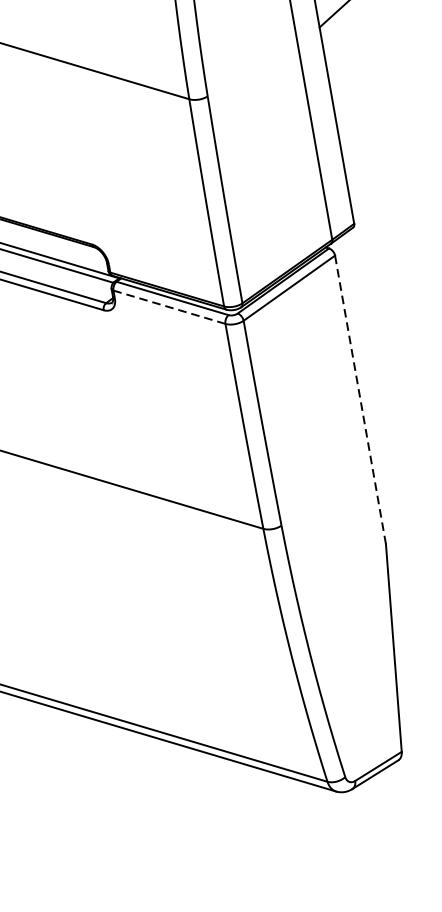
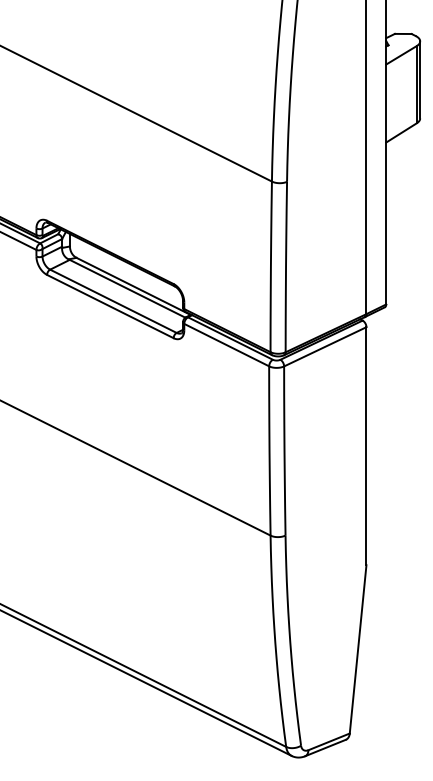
line: (169, 306) -> (226, 344), dashed -> solid
line: (360, 400) -> (366, 446), dashed -> solid

